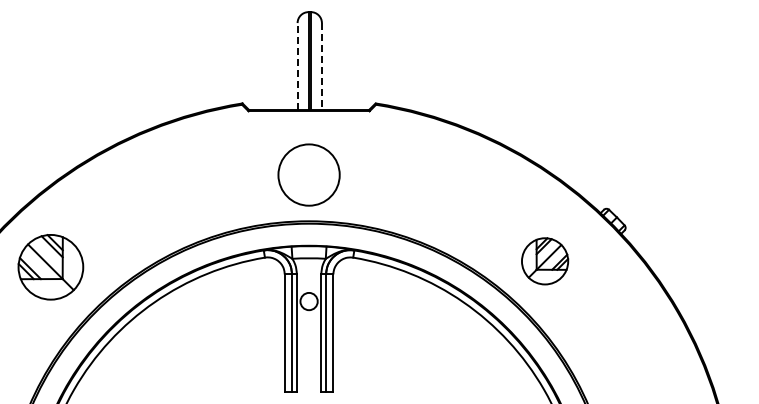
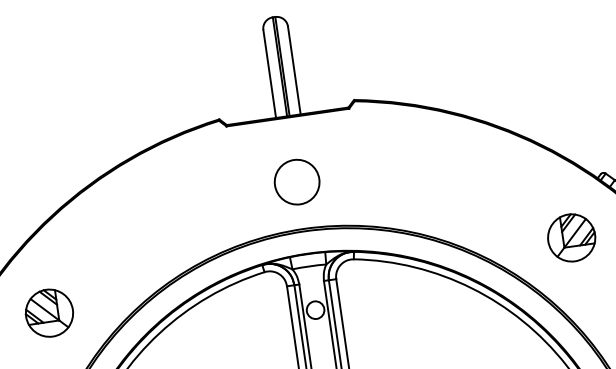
line: (297, 66) -> (269, 74), dashed -> solid
line: (321, 67) -> (294, 71), dashed -> solid
circle: (308, 174) -> (296, 181), size x0.71
part: (545, 261) -> (572, 238), moved
part: (51, 267) -> (49, 313), size x0.71

